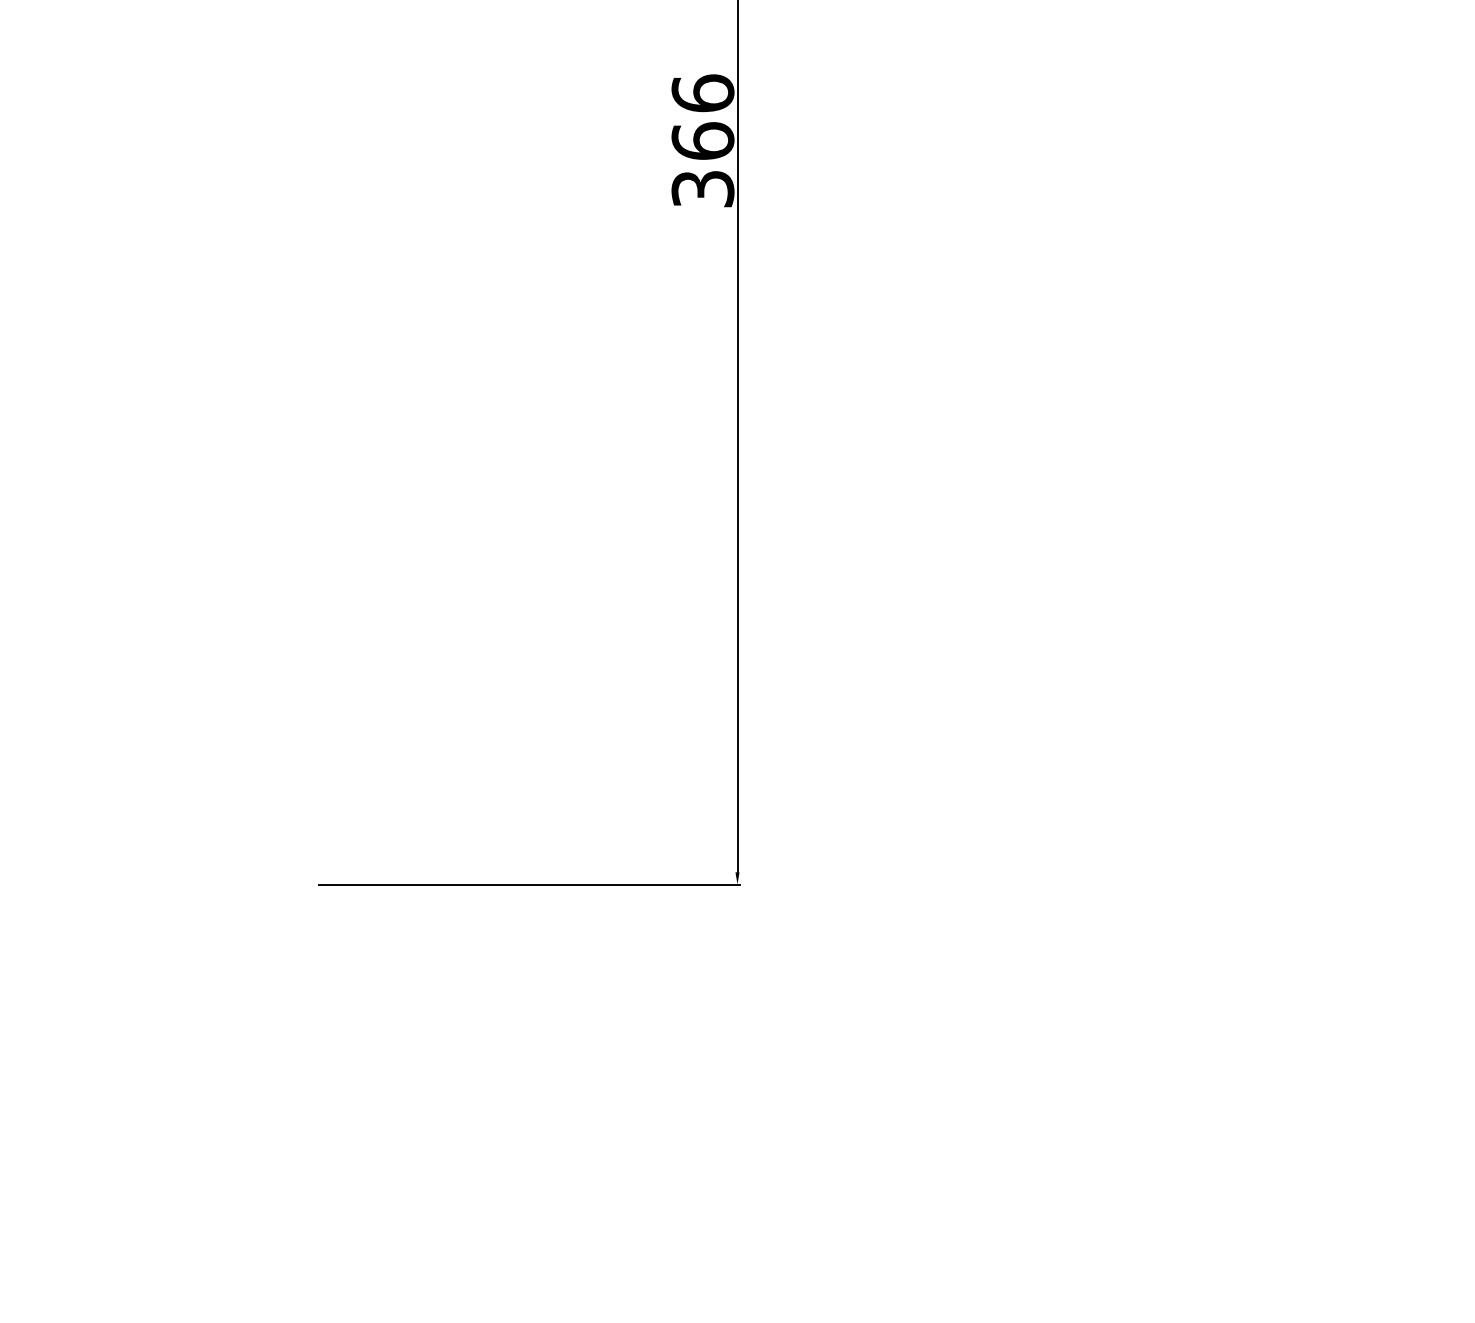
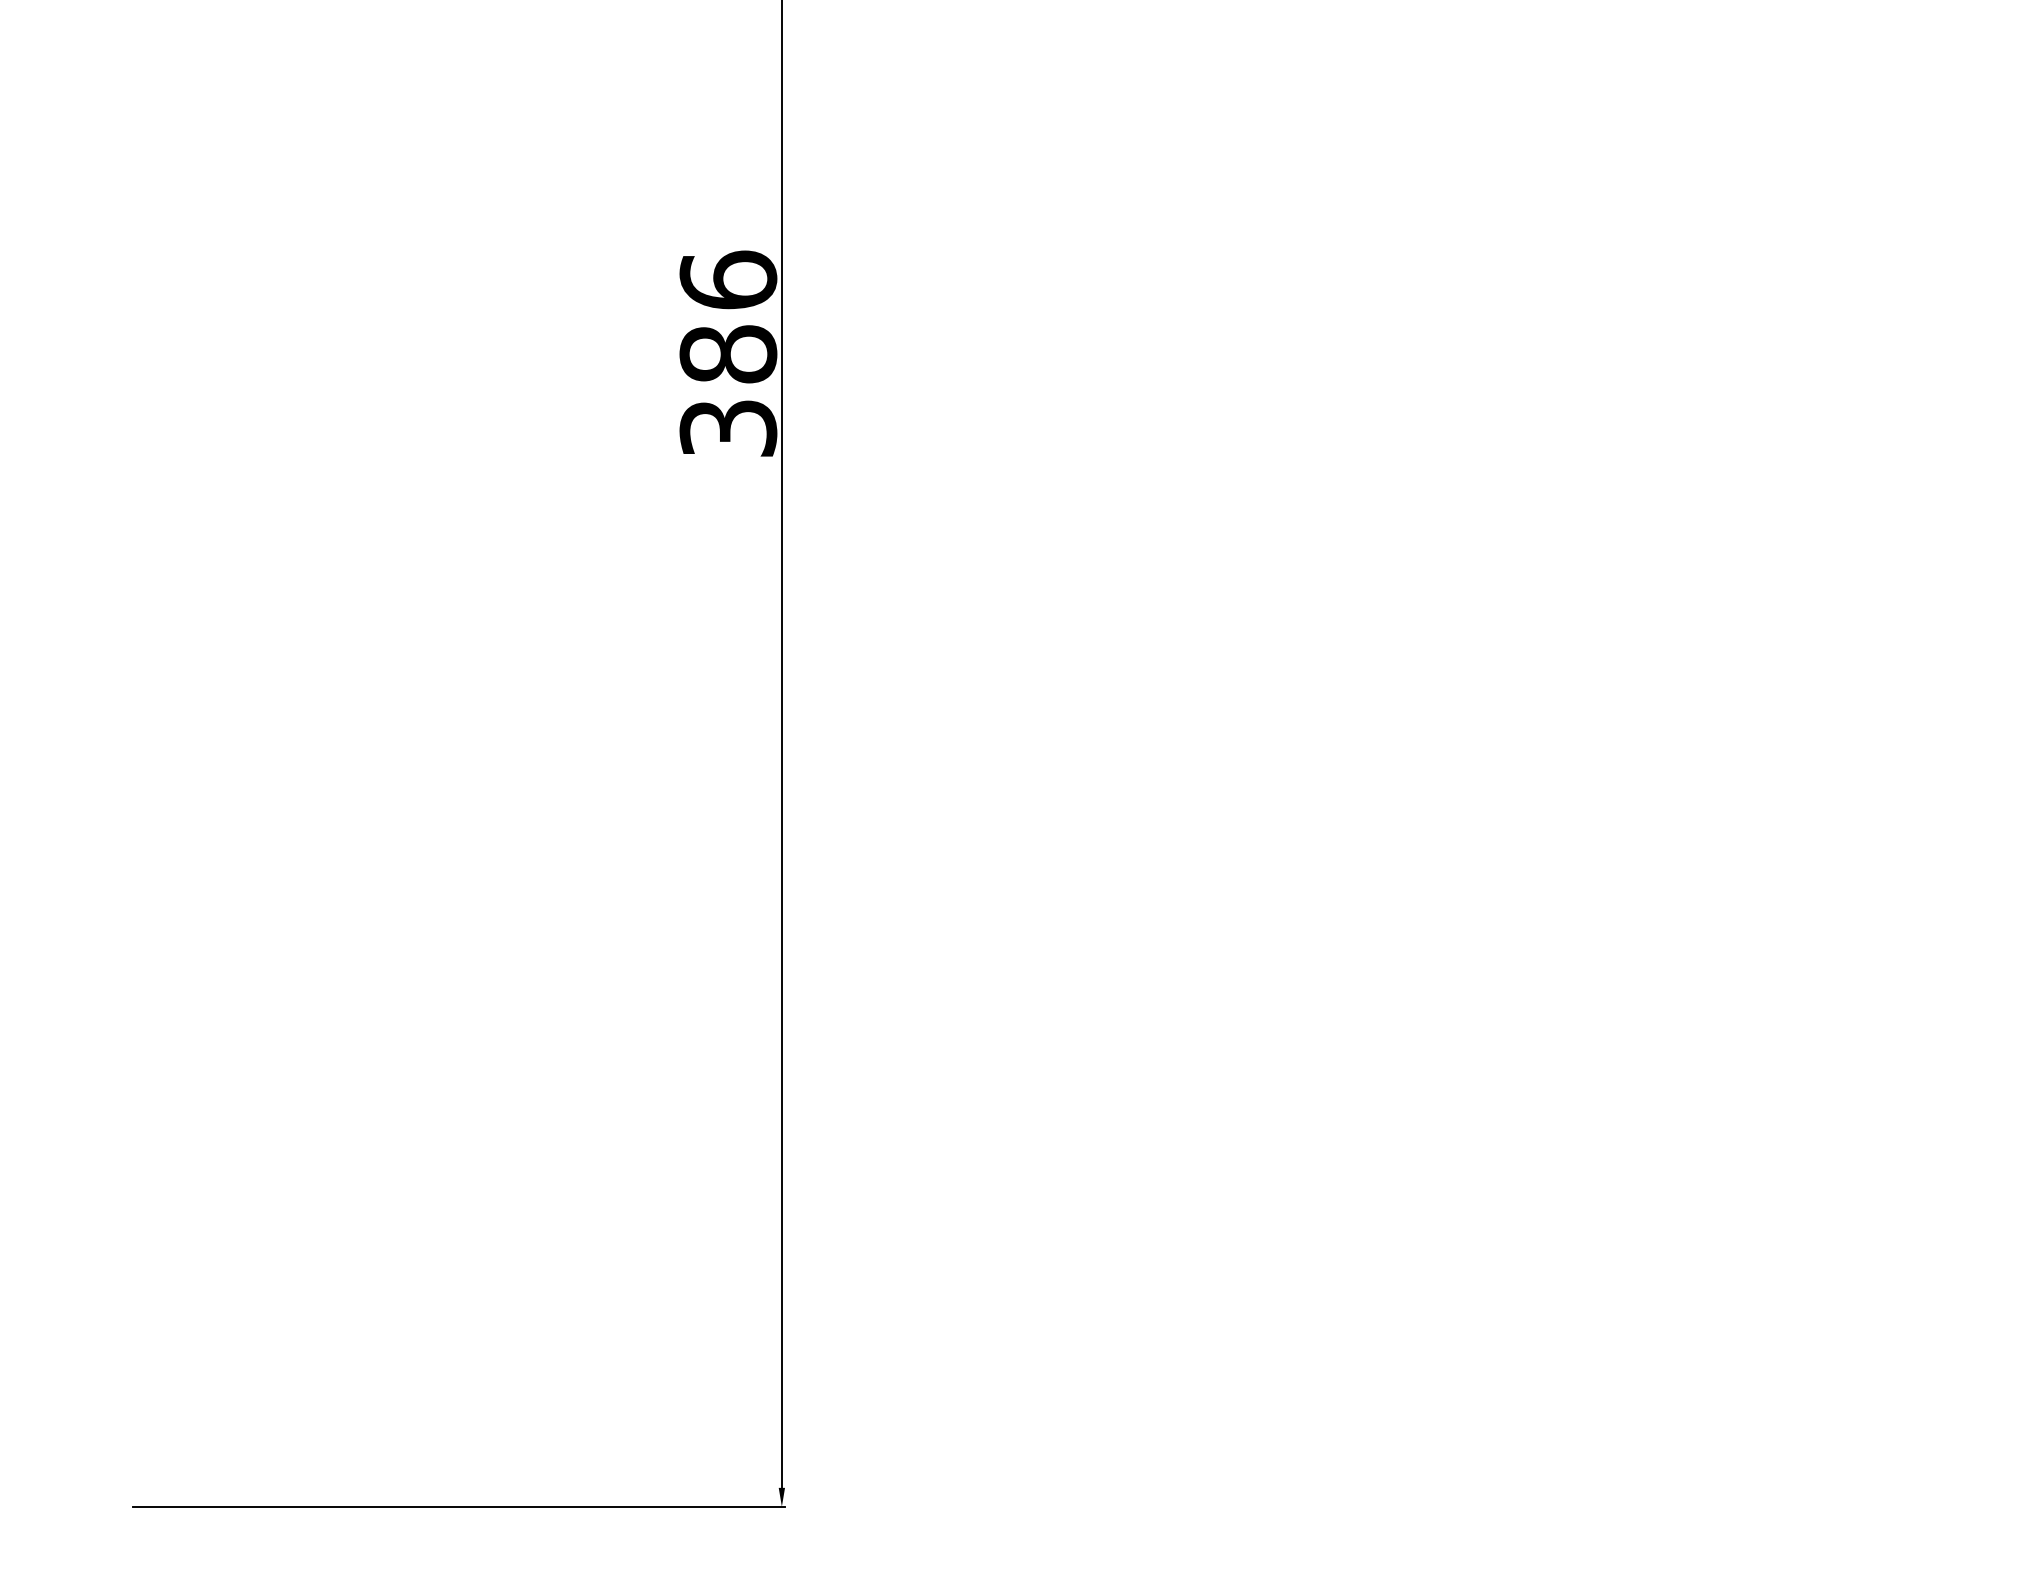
text: (702, 140) -> (727, 353), 366 -> 386

